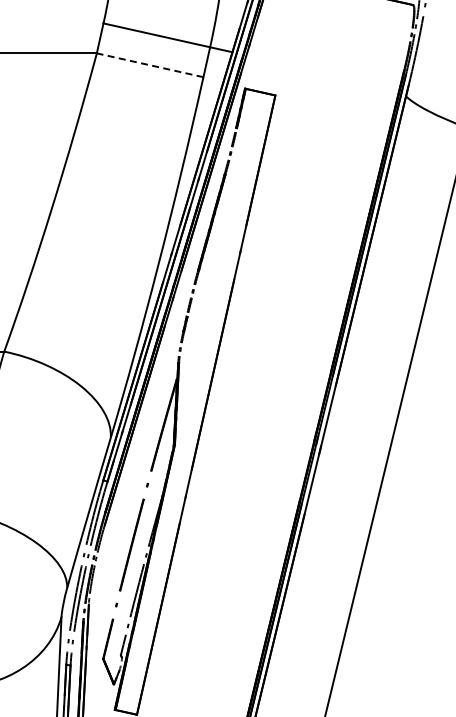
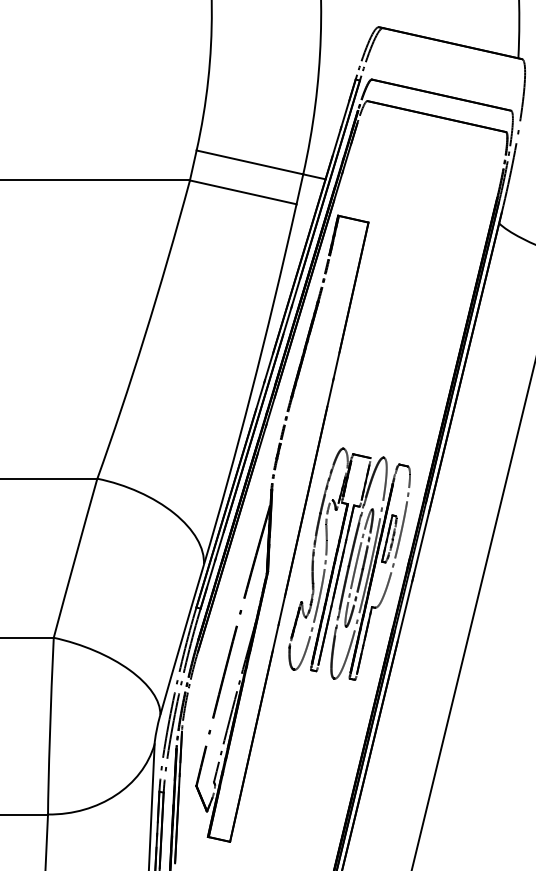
line: (150, 65) -> (243, 192), dashed -> solid
part: (256, 436) -> (349, 563), added

